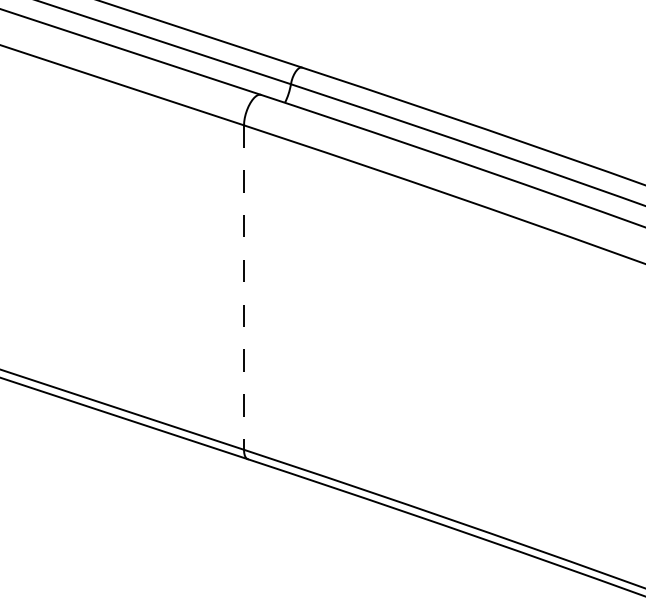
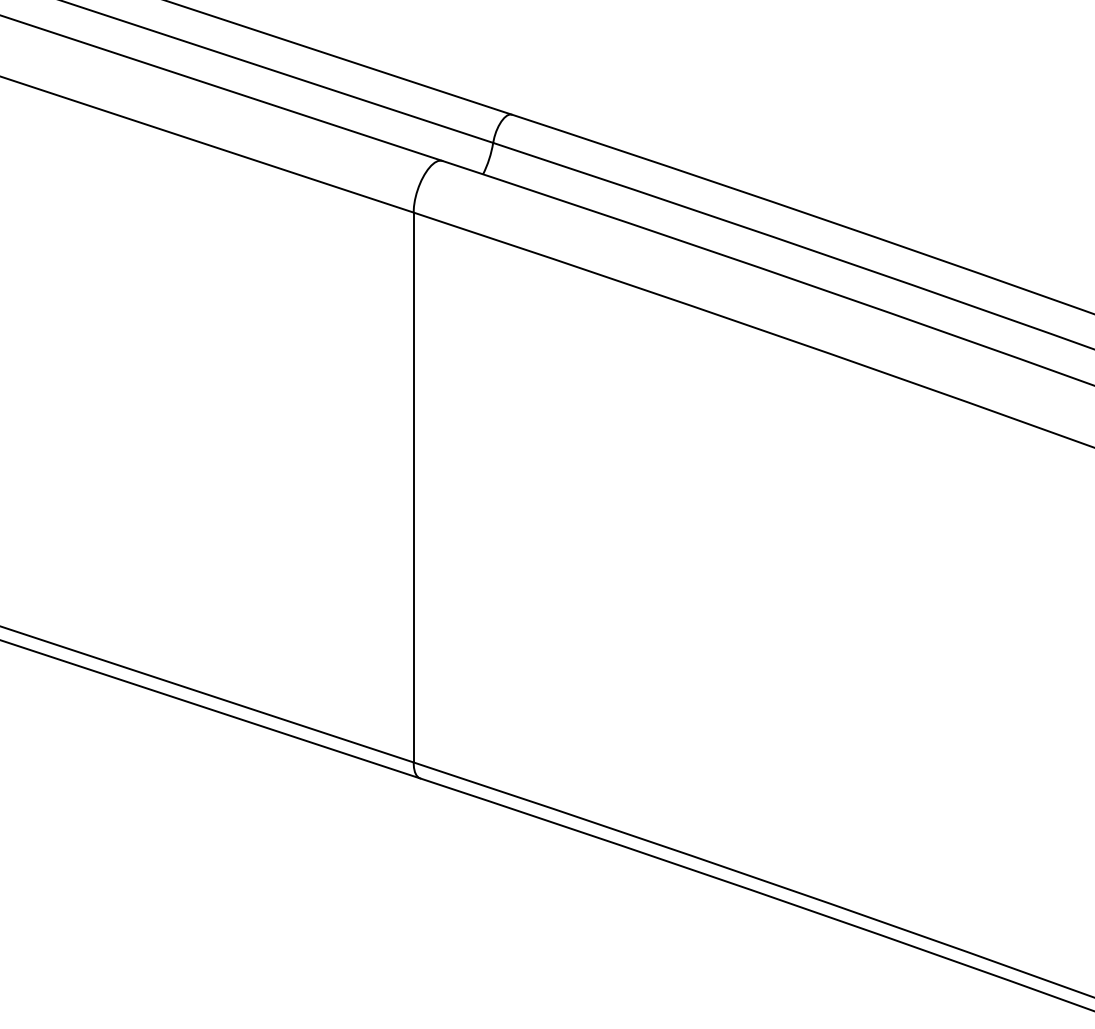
line: (244, 288) -> (414, 489), dashed -> solid

